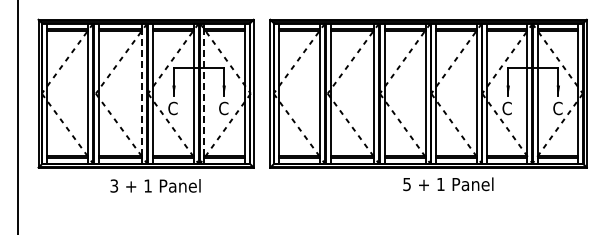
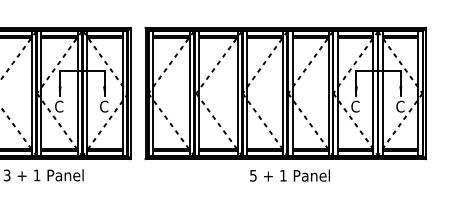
line: (142, 93) -> (32, 93), dashed -> solid
line: (204, 93) -> (87, 93), dashed -> solid
text: (448, 184) -> (290, 175), moved

